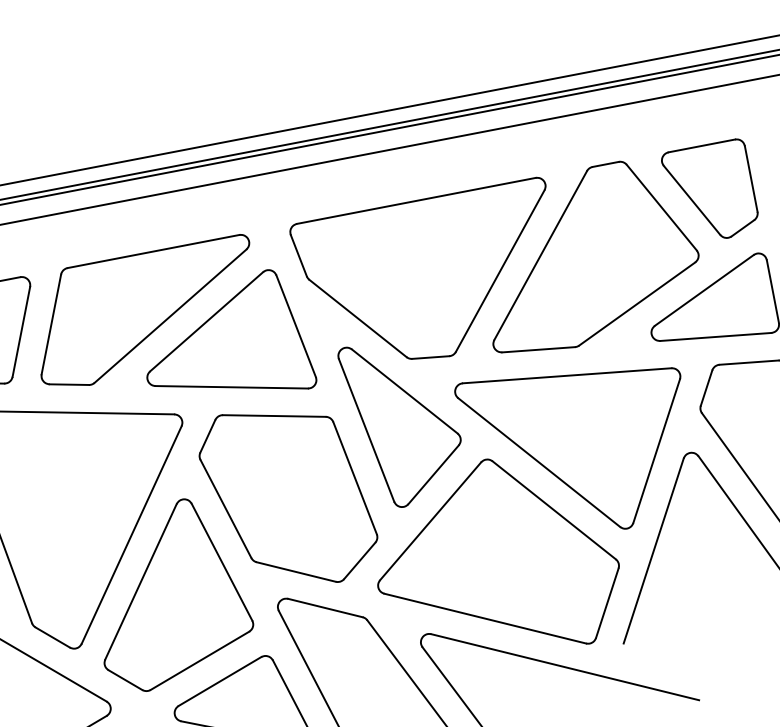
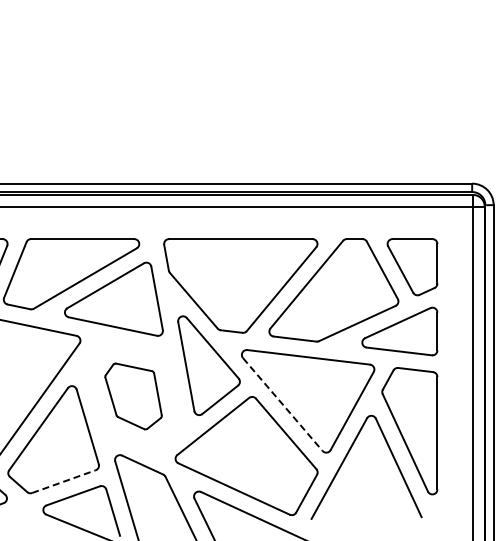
line: (540, 462) -> (283, 404), solid -> dashed
part: (288, 496) -> (133, 396), size x0.6
line: (199, 660) -> (63, 481), solid -> dashed

